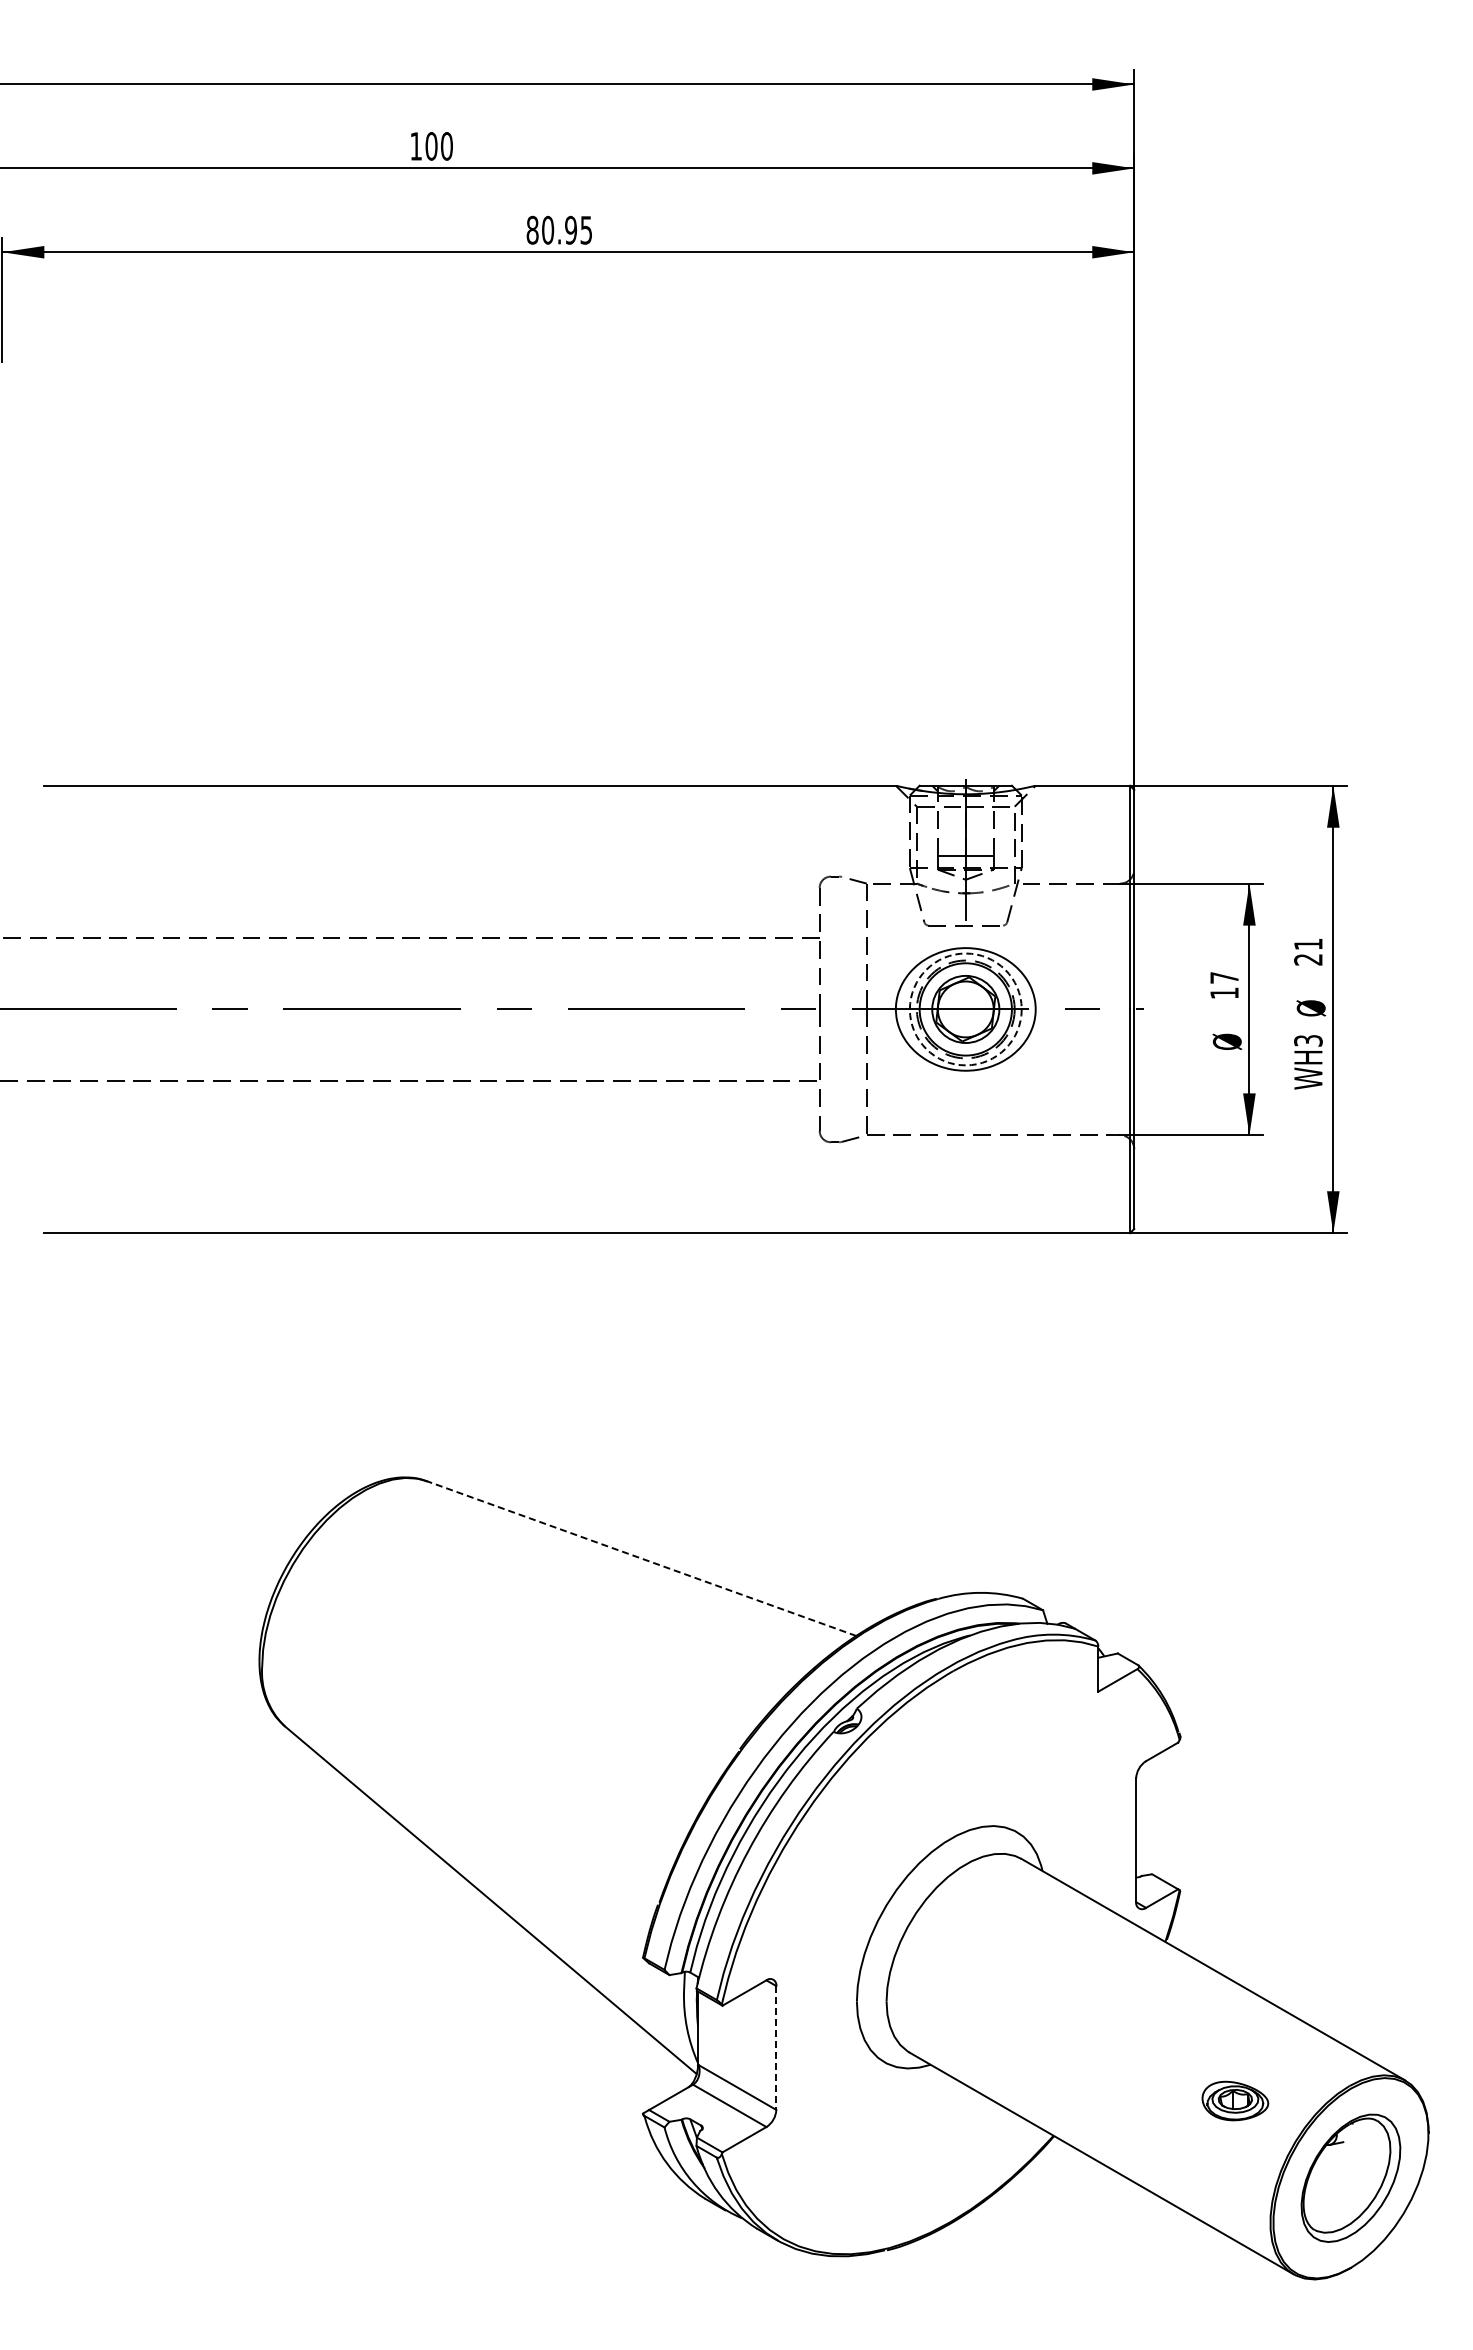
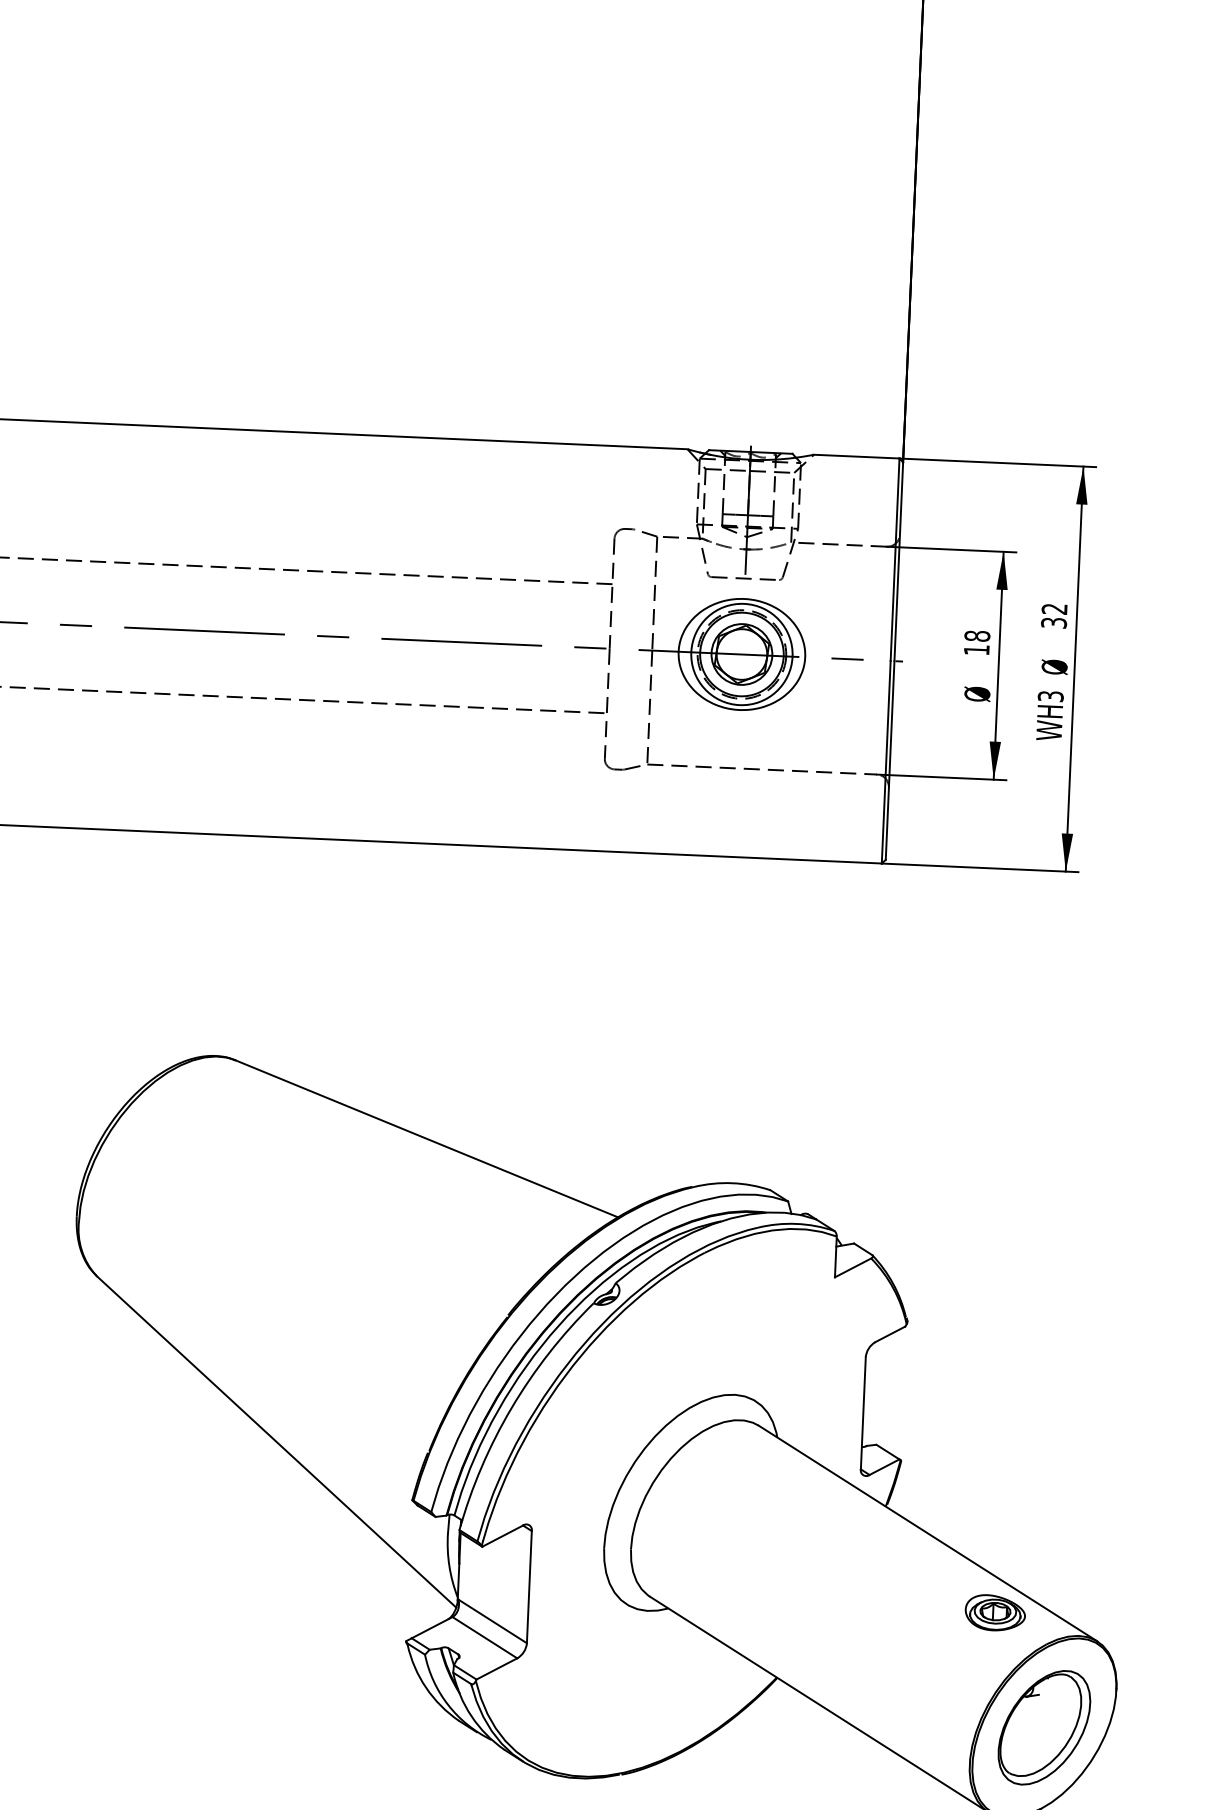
text: (1308, 951) -> (1054, 615), 21 -> 32
text: (1224, 977) -> (977, 635), 17 -> 18
circle: (965, 1009) -> (741, 654), dashed -> solid
line: (641, 1558) -> (426, 1138), dashed -> solid
line: (776, 2047) -> (529, 1586), dashed -> solid
part: (1235, 2100) -> (995, 1612), moved

